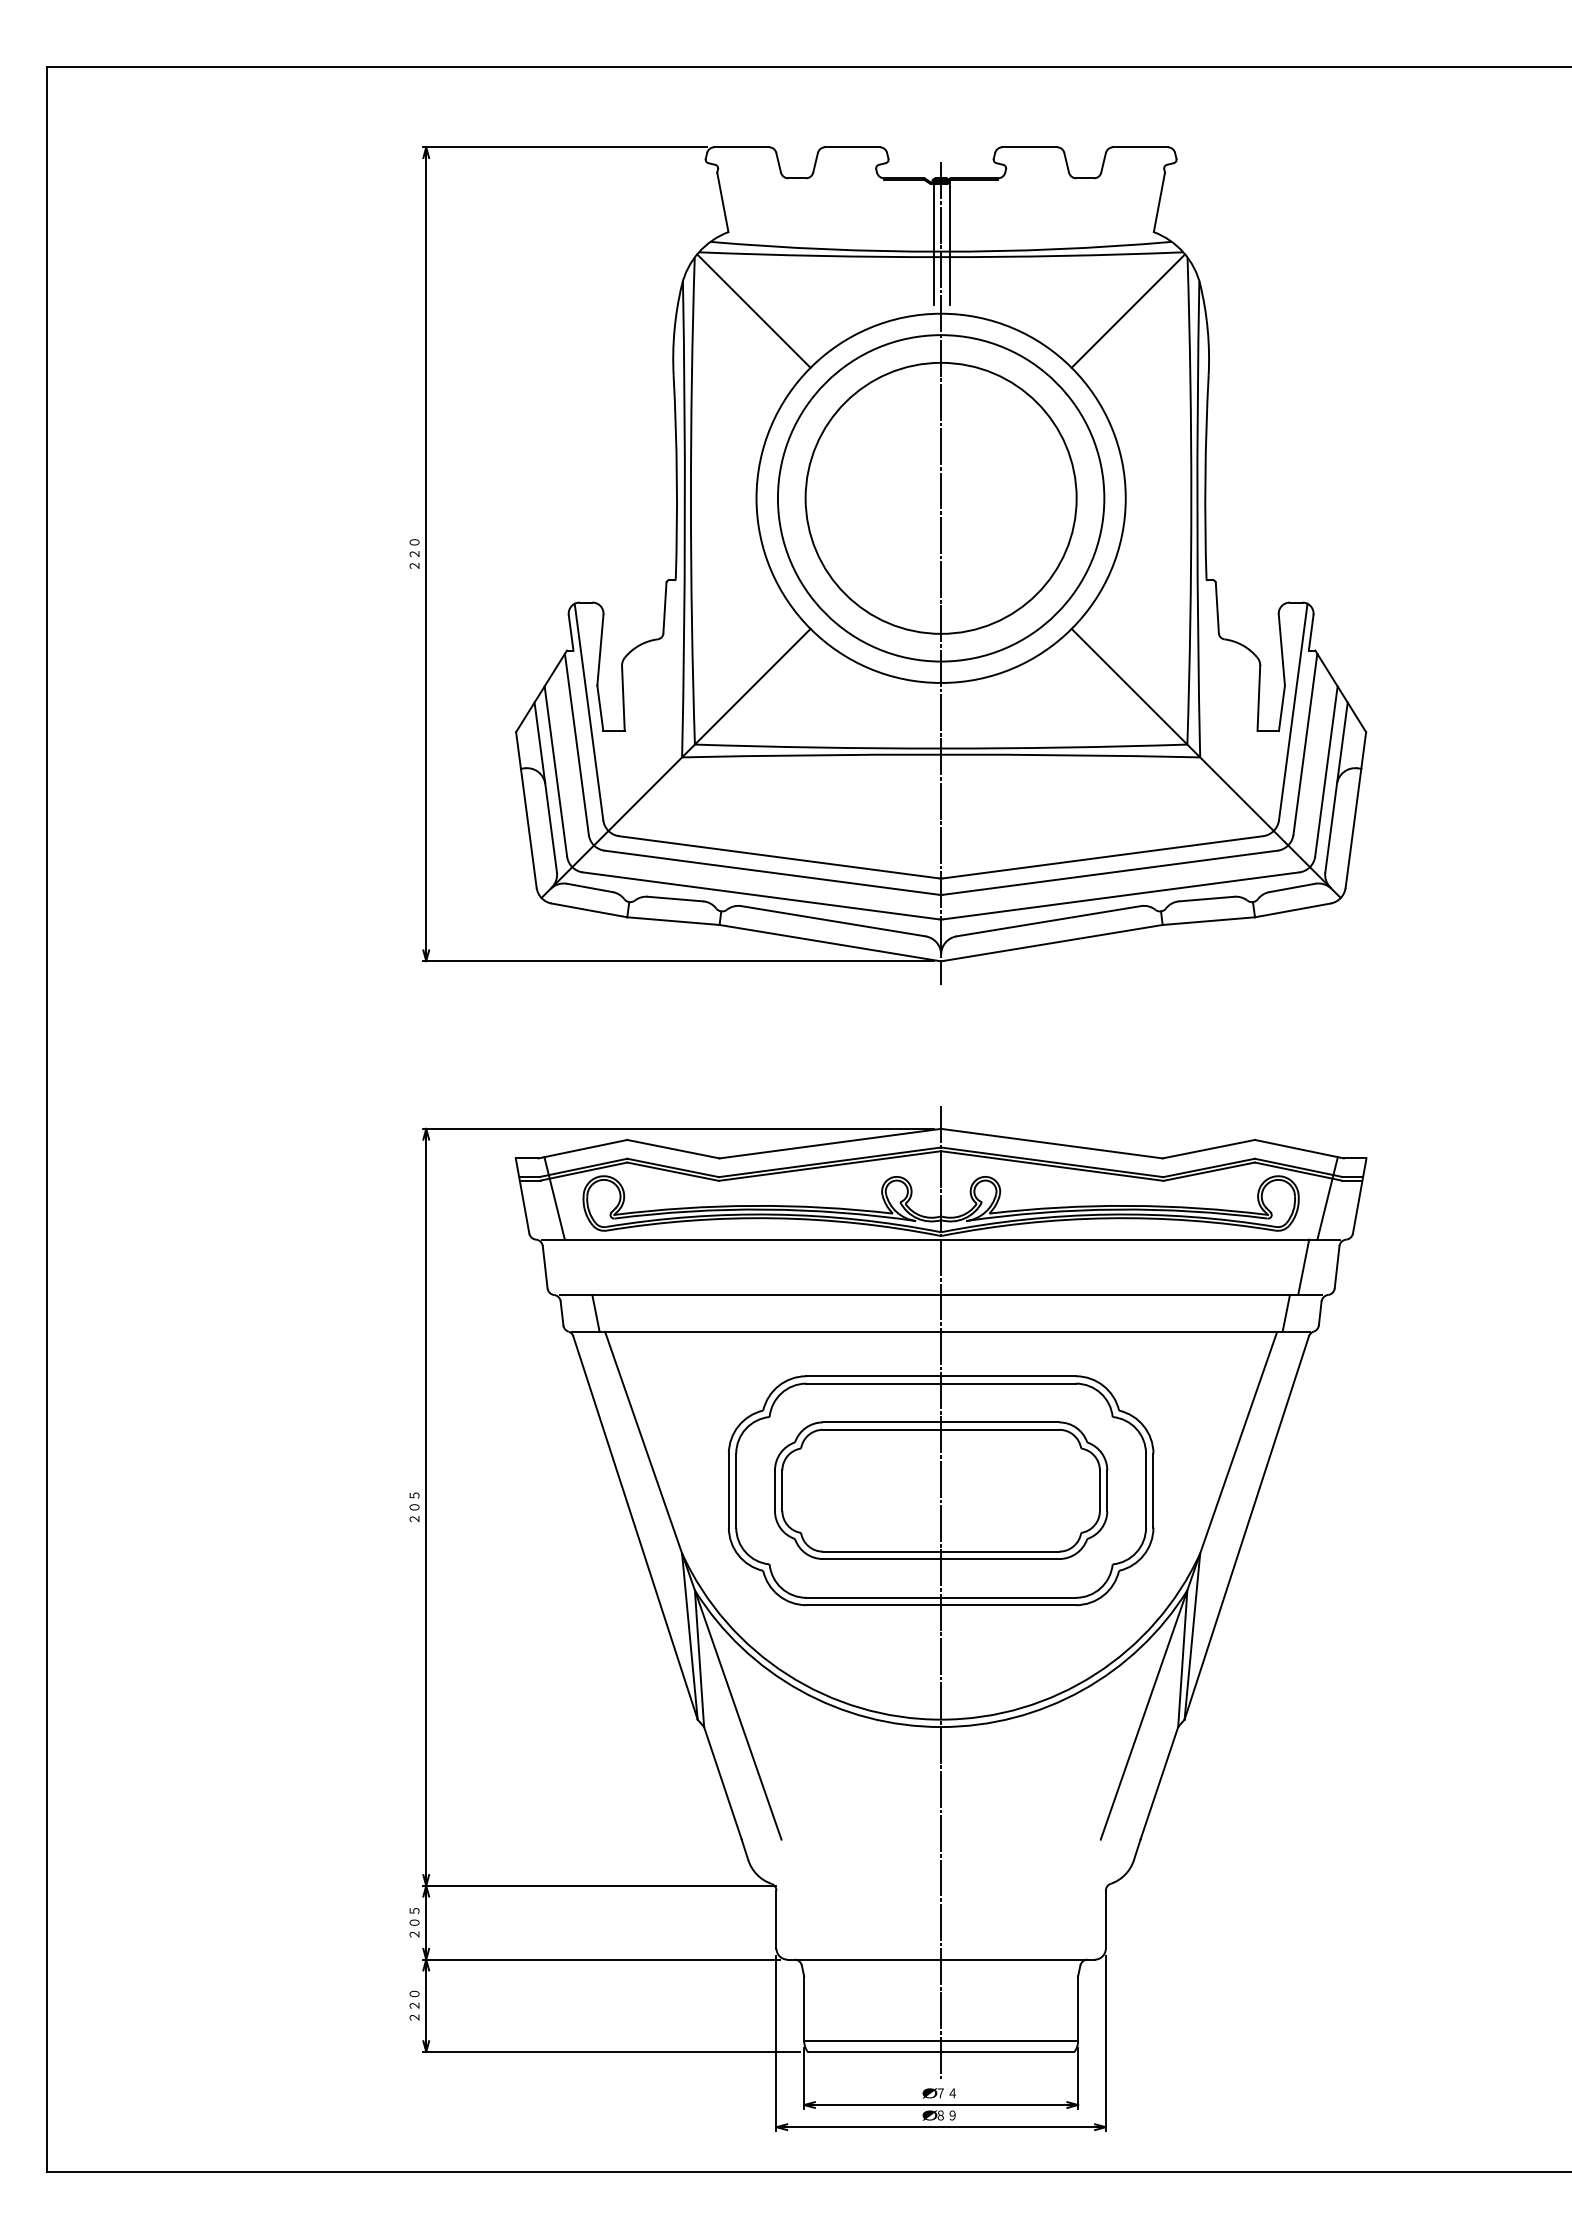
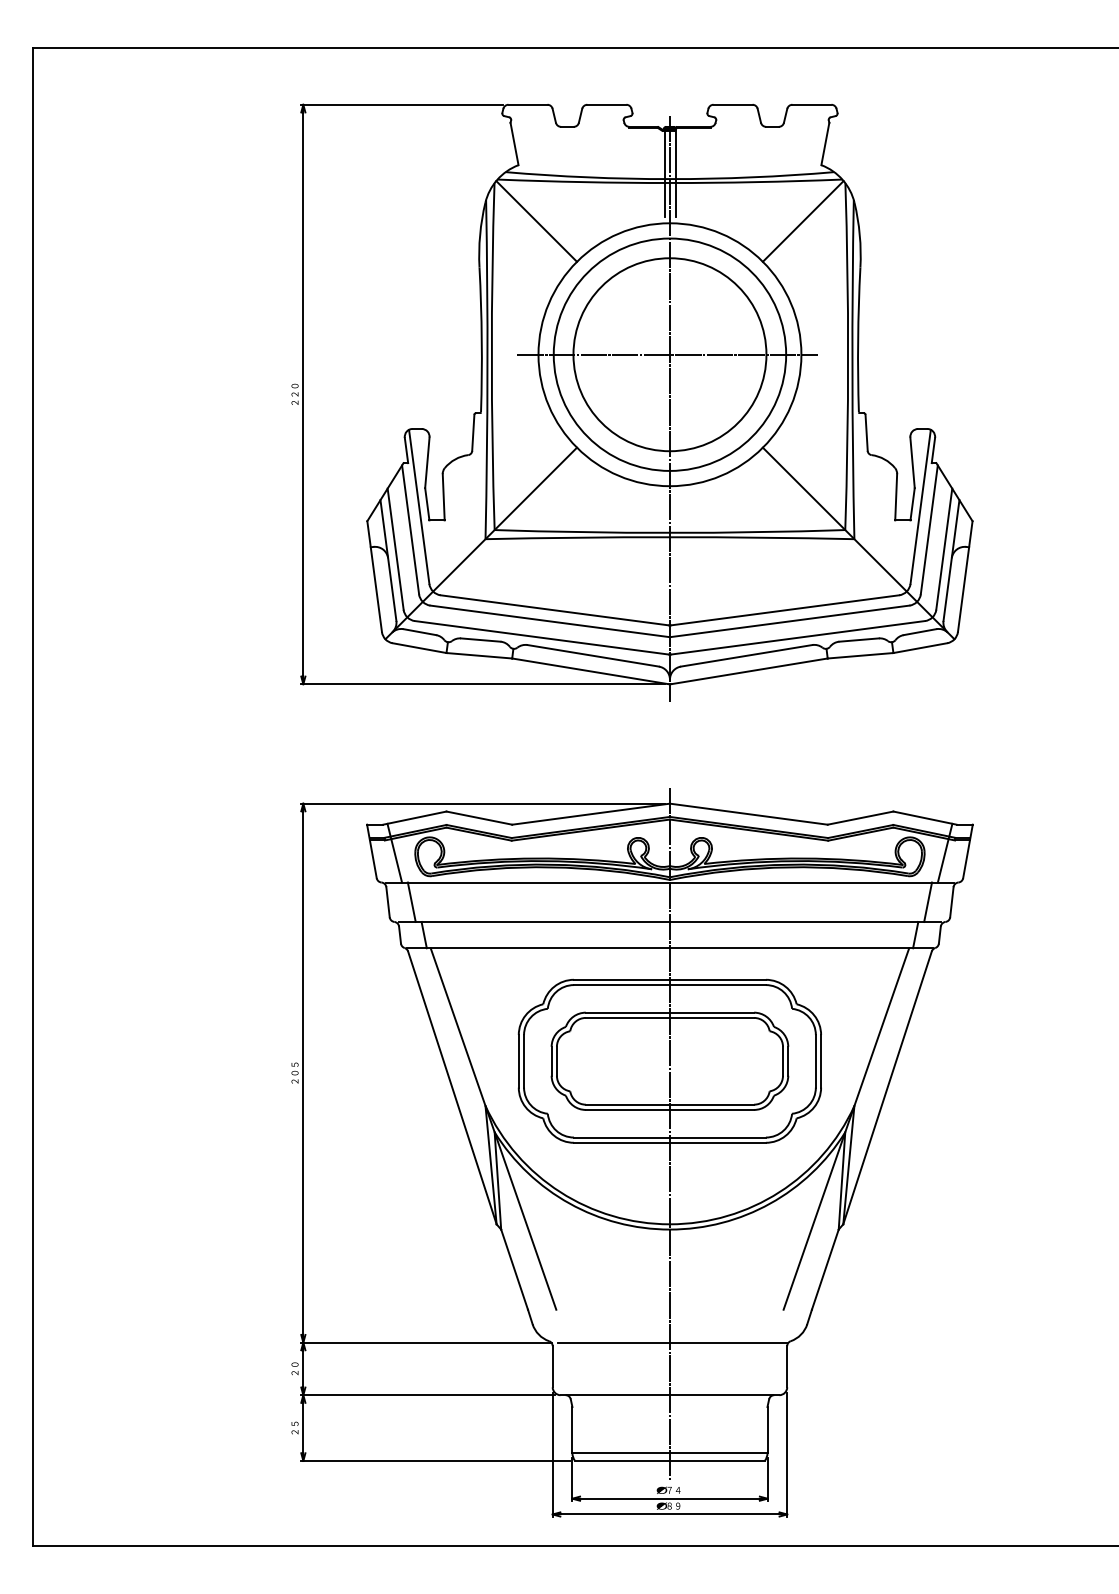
line: (937, 498) -> (667, 354), added
line: (578, 1267) -> (411, 902), added
line: (944, 1885) -> (672, 1342), added
text: (414, 1922) -> (294, 1368), ２０５ -> ２０
text: (414, 2005) -> (294, 1427), ２２０ -> ２５

